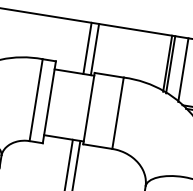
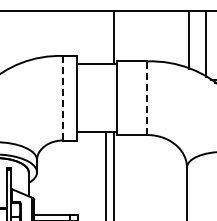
line: (87, 48) -> (106, 37), removed
line: (170, 64) -> (192, 40), removed
line: (35, 100) -> (62, 98), solid -> dashed
line: (118, 113) -> (147, 98), solid -> dashed

